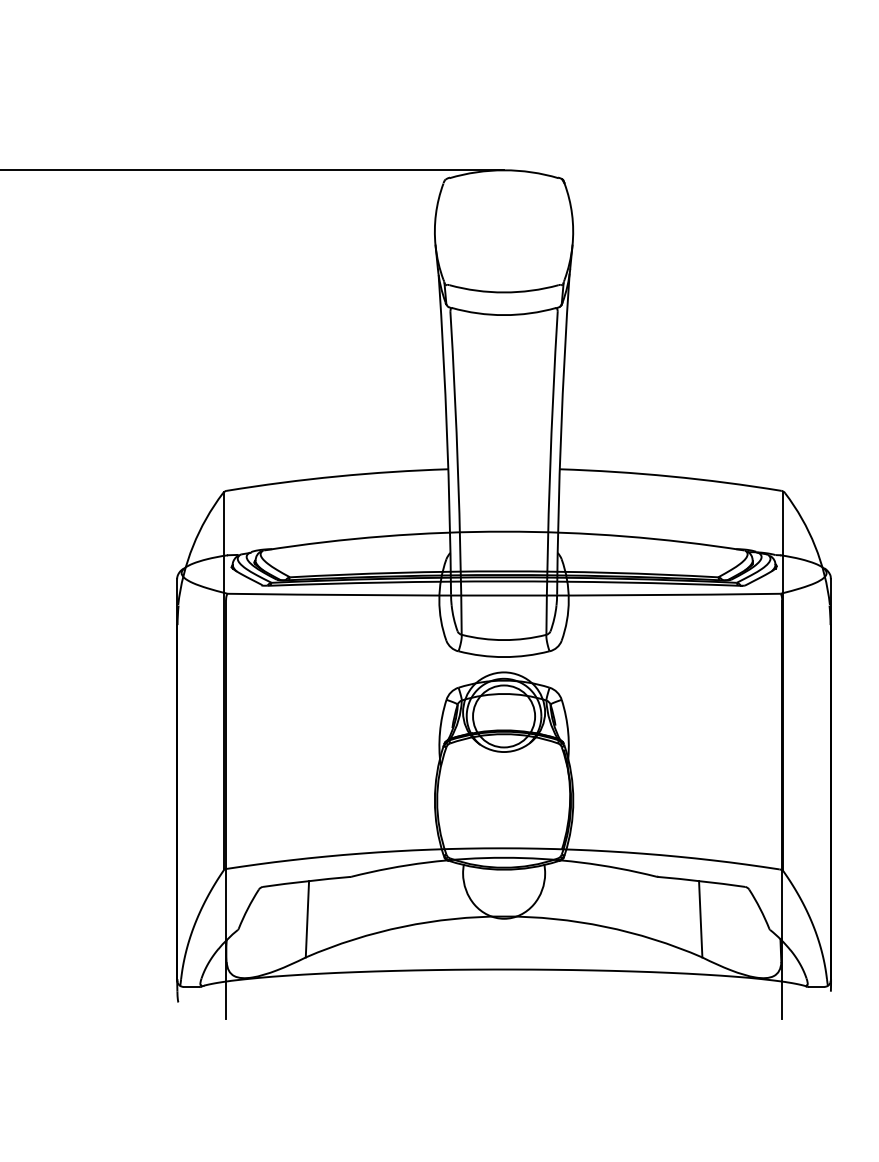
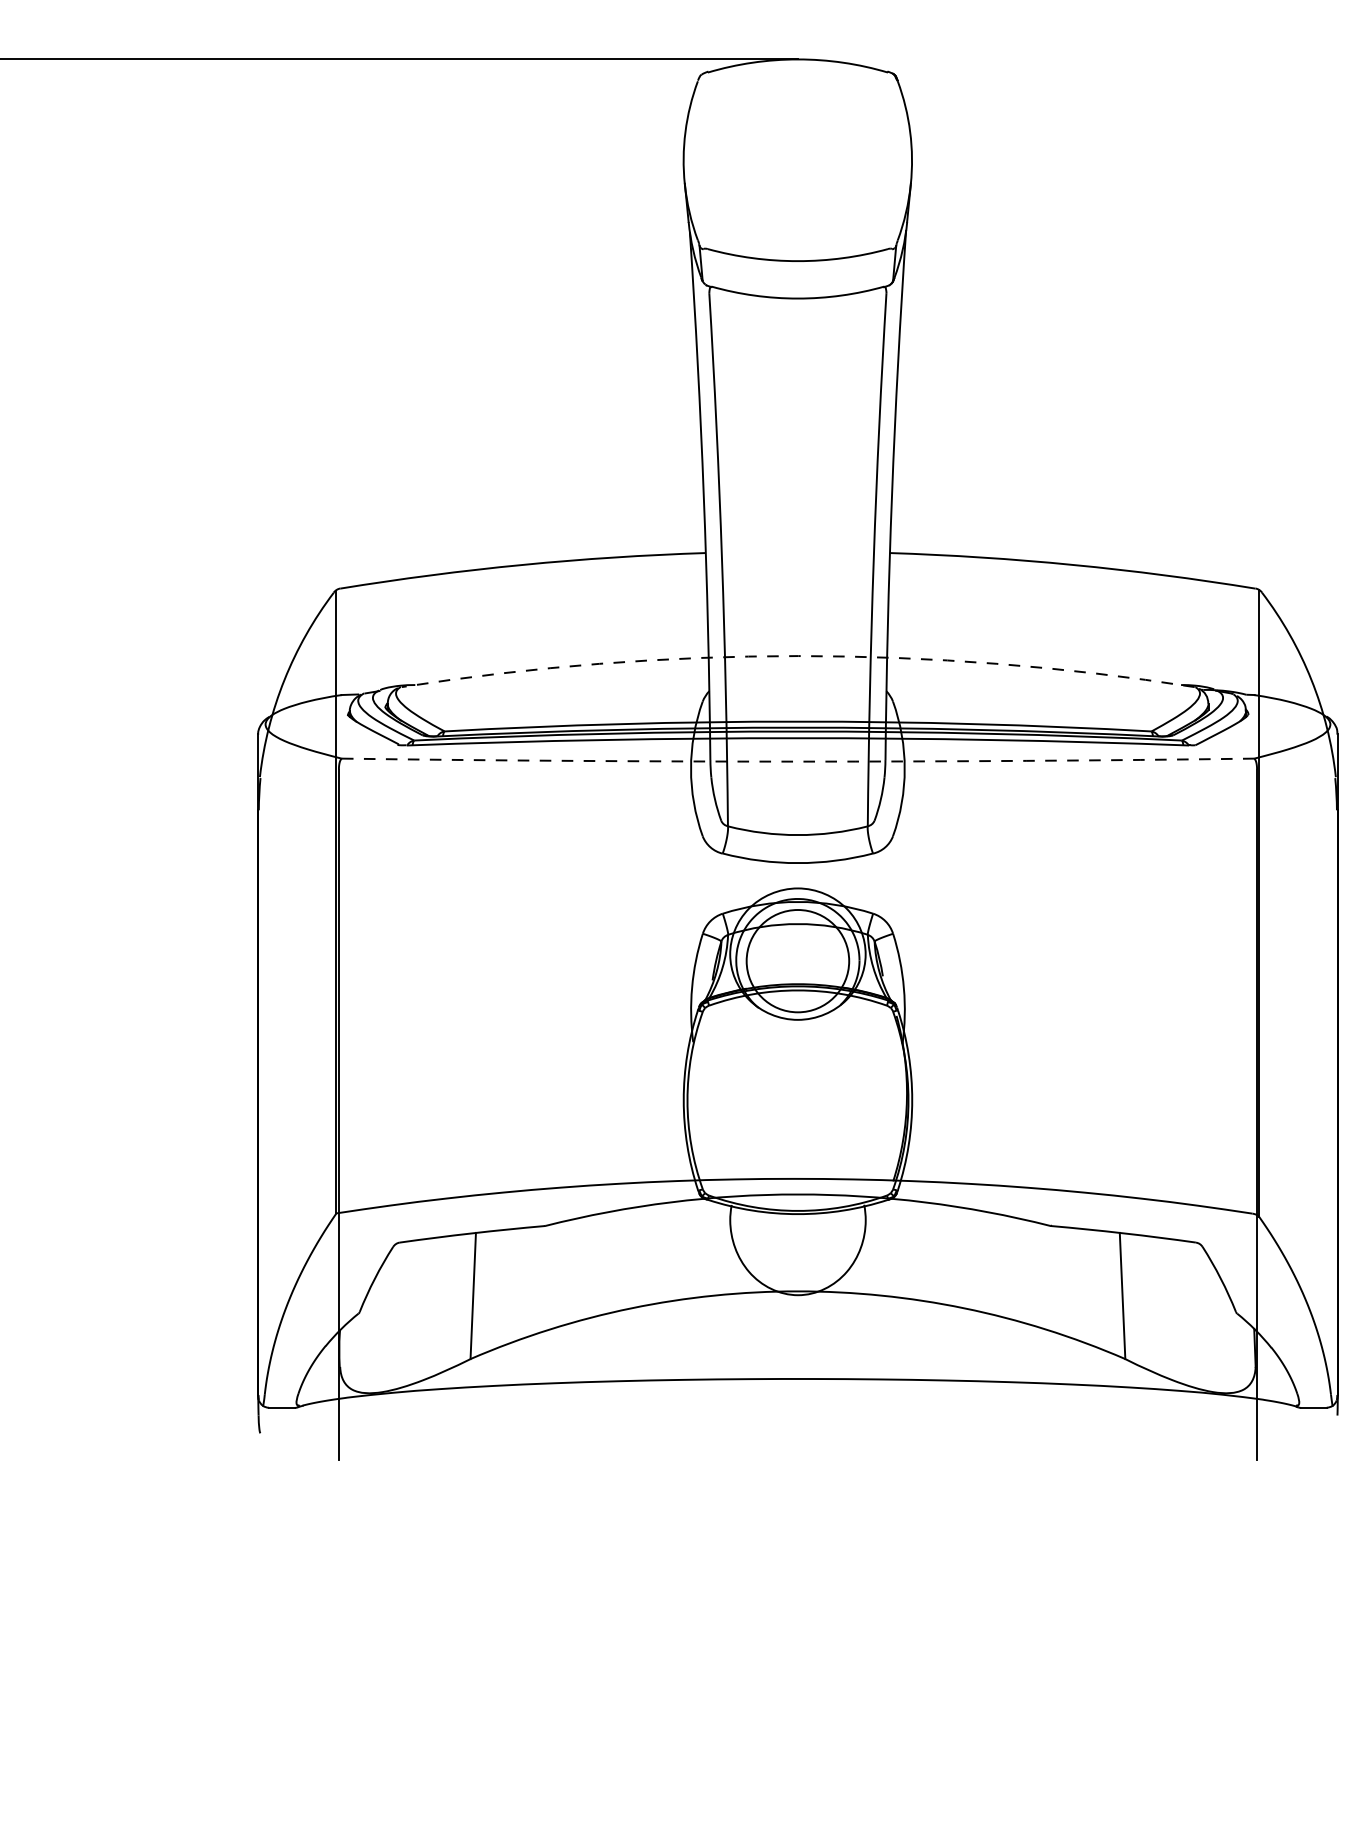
arc: (504, 531) -> (798, 655), solid -> dashed
arc: (504, 595) -> (798, 761), solid -> dashed

